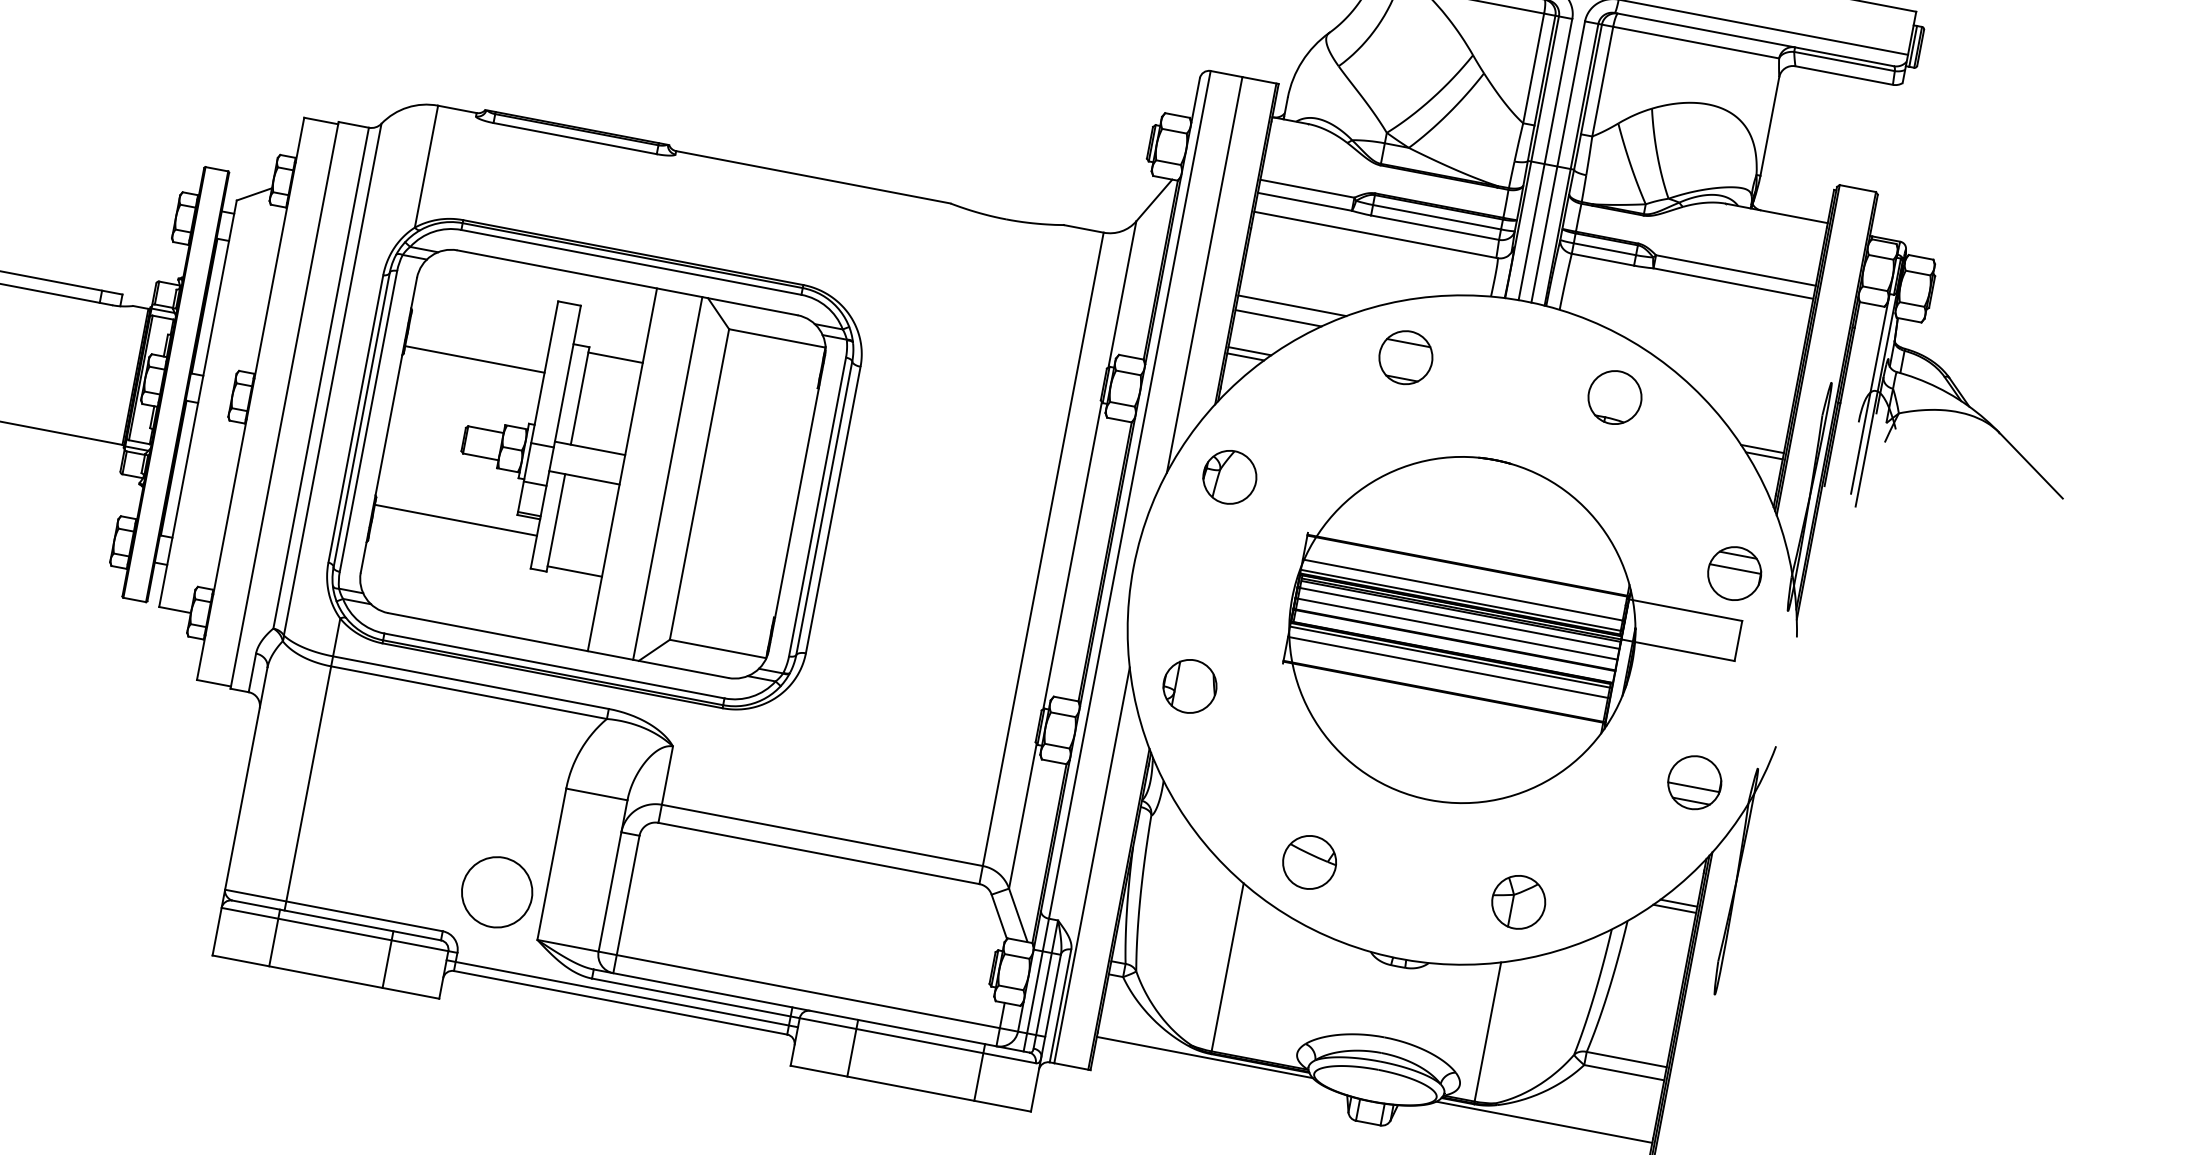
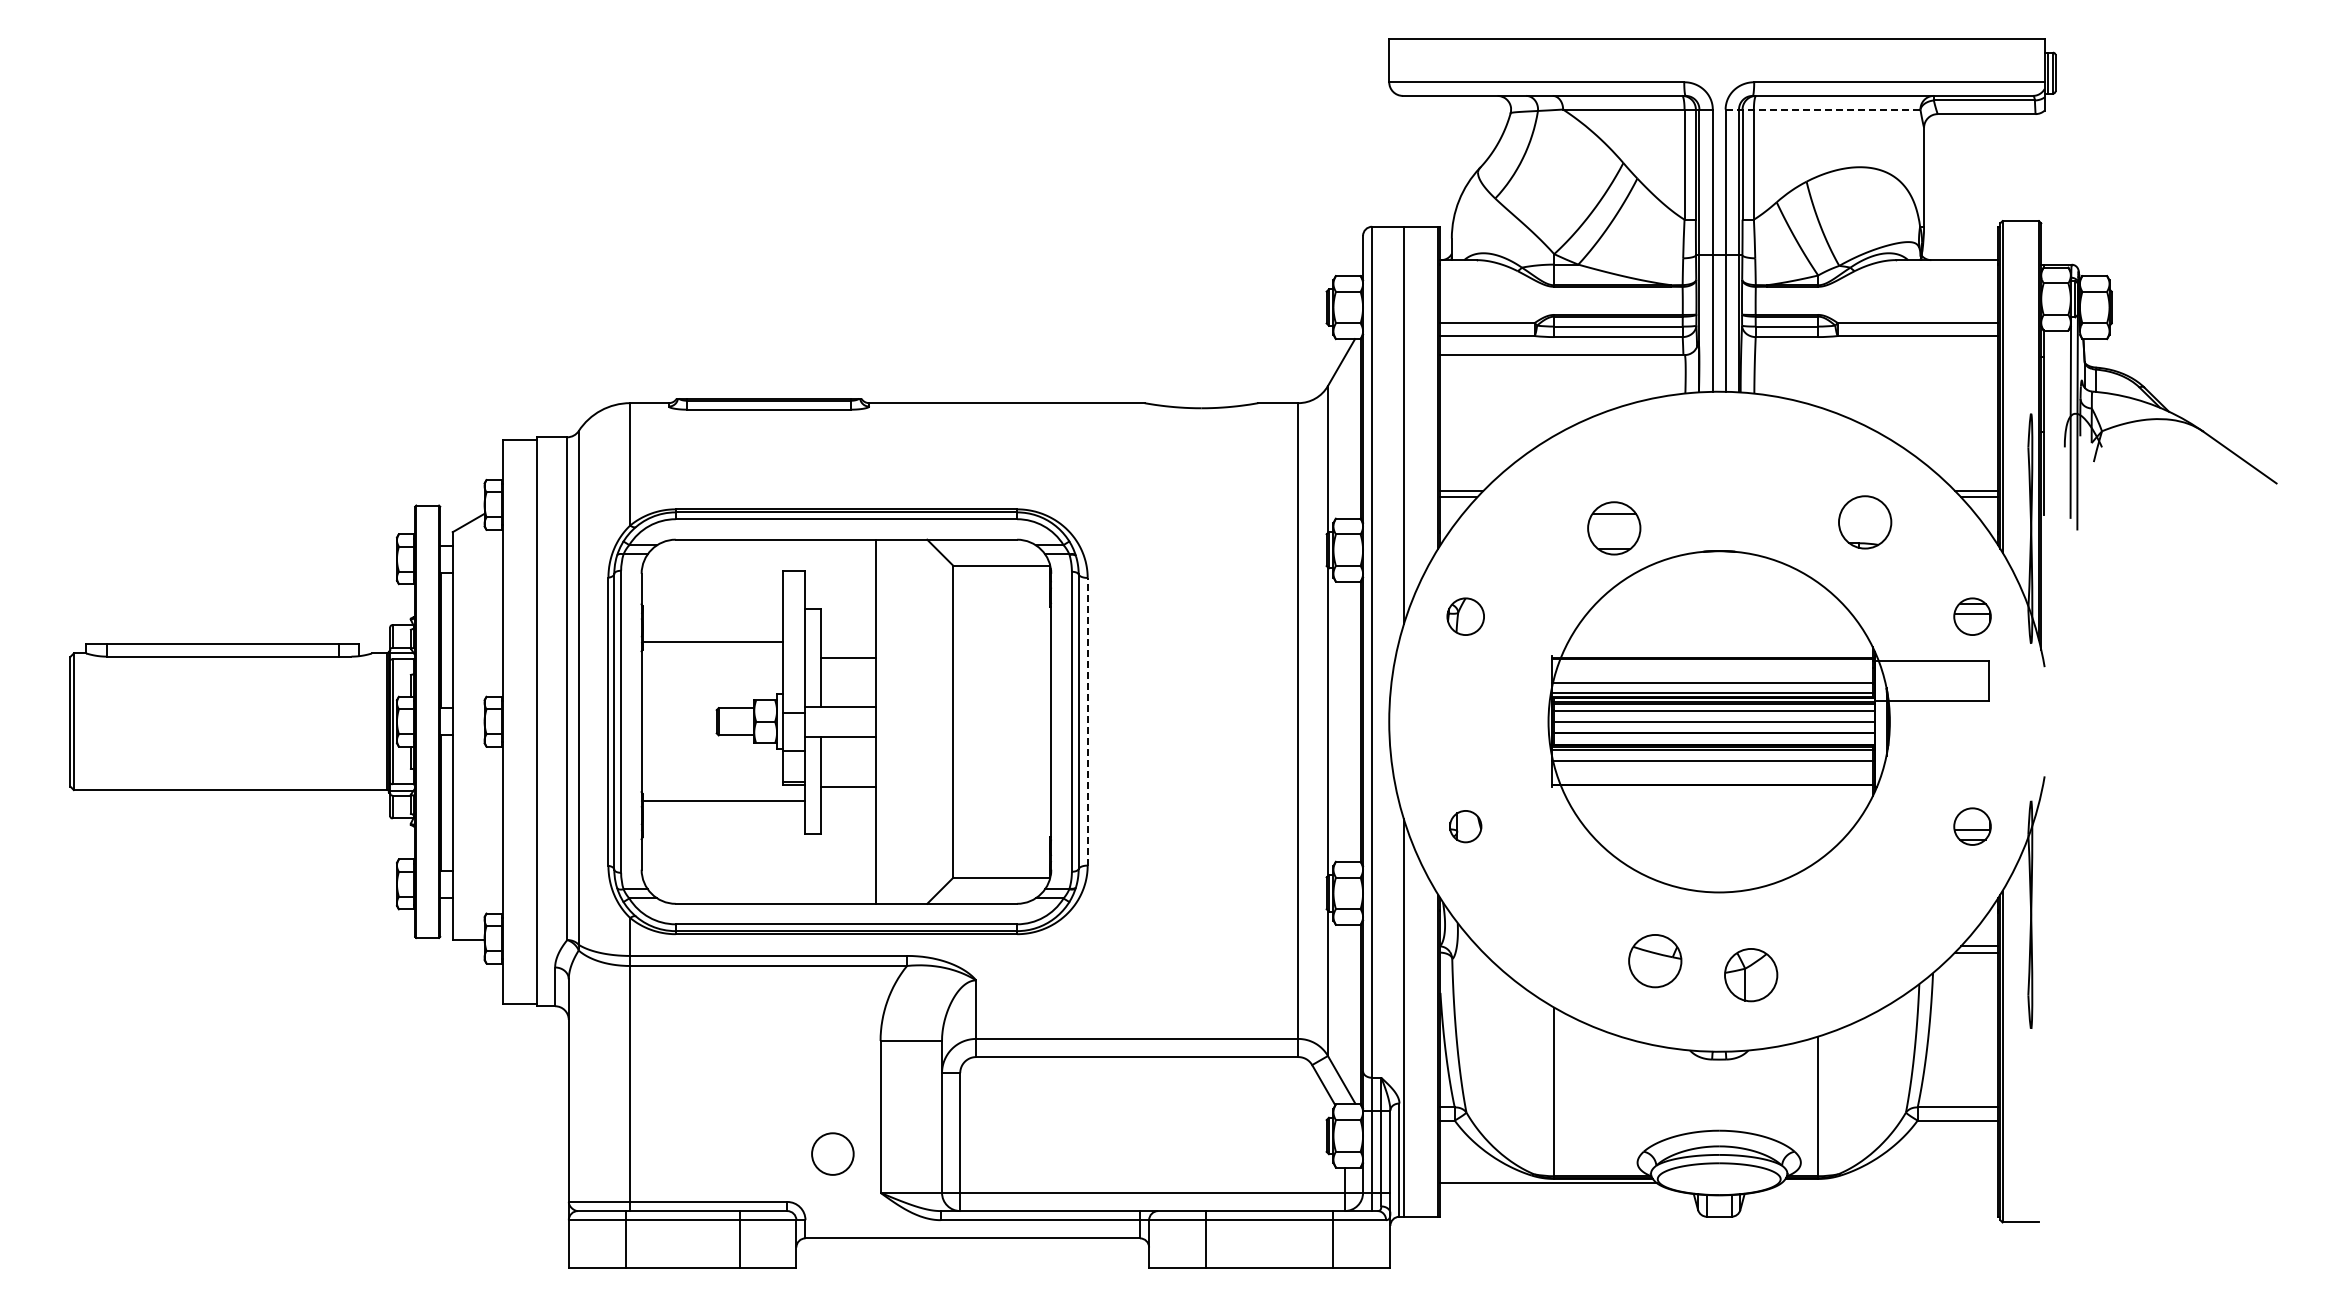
line: (1681, 39) -> (1822, 109), solid -> dashed
line: (1292, 306) -> (1494, 439), removed
line: (1278, 318) -> (1483, 453), removed
line: (615, 357) -> (848, 658), moved
part: (1406, 357) -> (1614, 528), moved
part: (1615, 397) -> (1865, 522), moved
part: (1229, 476) -> (1465, 616), size x0.7
line: (667, 478) -> (921, 721), removed
line: (833, 509) -> (1087, 721), solid -> dashed
line: (574, 571) -> (848, 787), moved
part: (1734, 573) -> (1972, 616), size x0.7
part: (1189, 686) -> (1465, 826), size x0.6
part: (1694, 782) -> (1972, 826), size x0.7
part: (1309, 862) -> (1655, 961), moved
circle: (497, 891) -> (832, 1153), size x0.6
part: (1518, 902) -> (1751, 975), moved
line: (622, 993) -> (972, 1229), removed
line: (1544, 1122) -> (1889, 1183), removed

